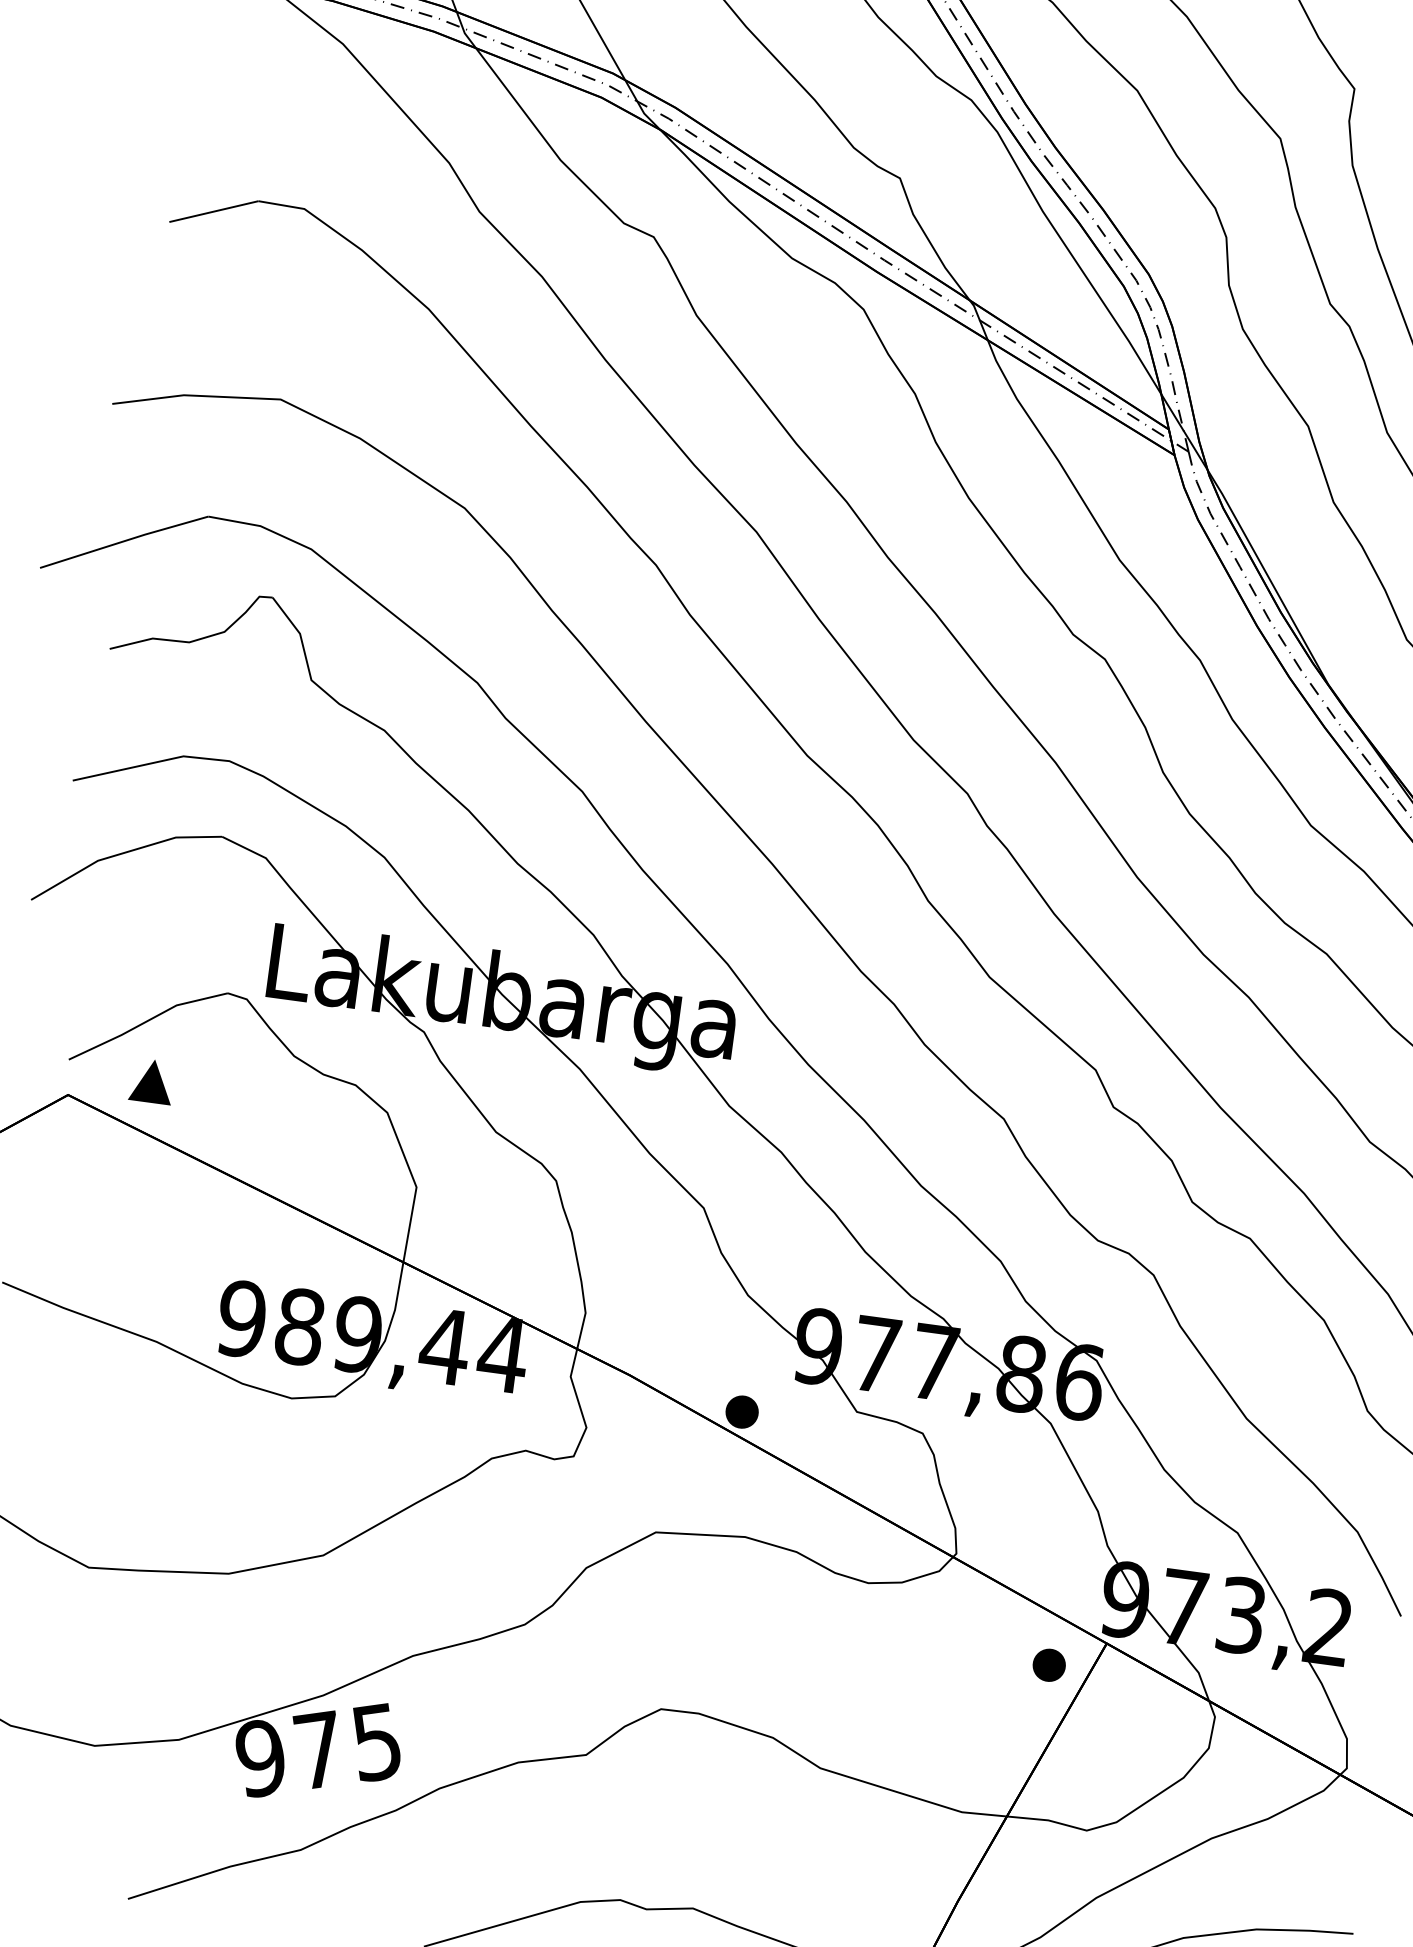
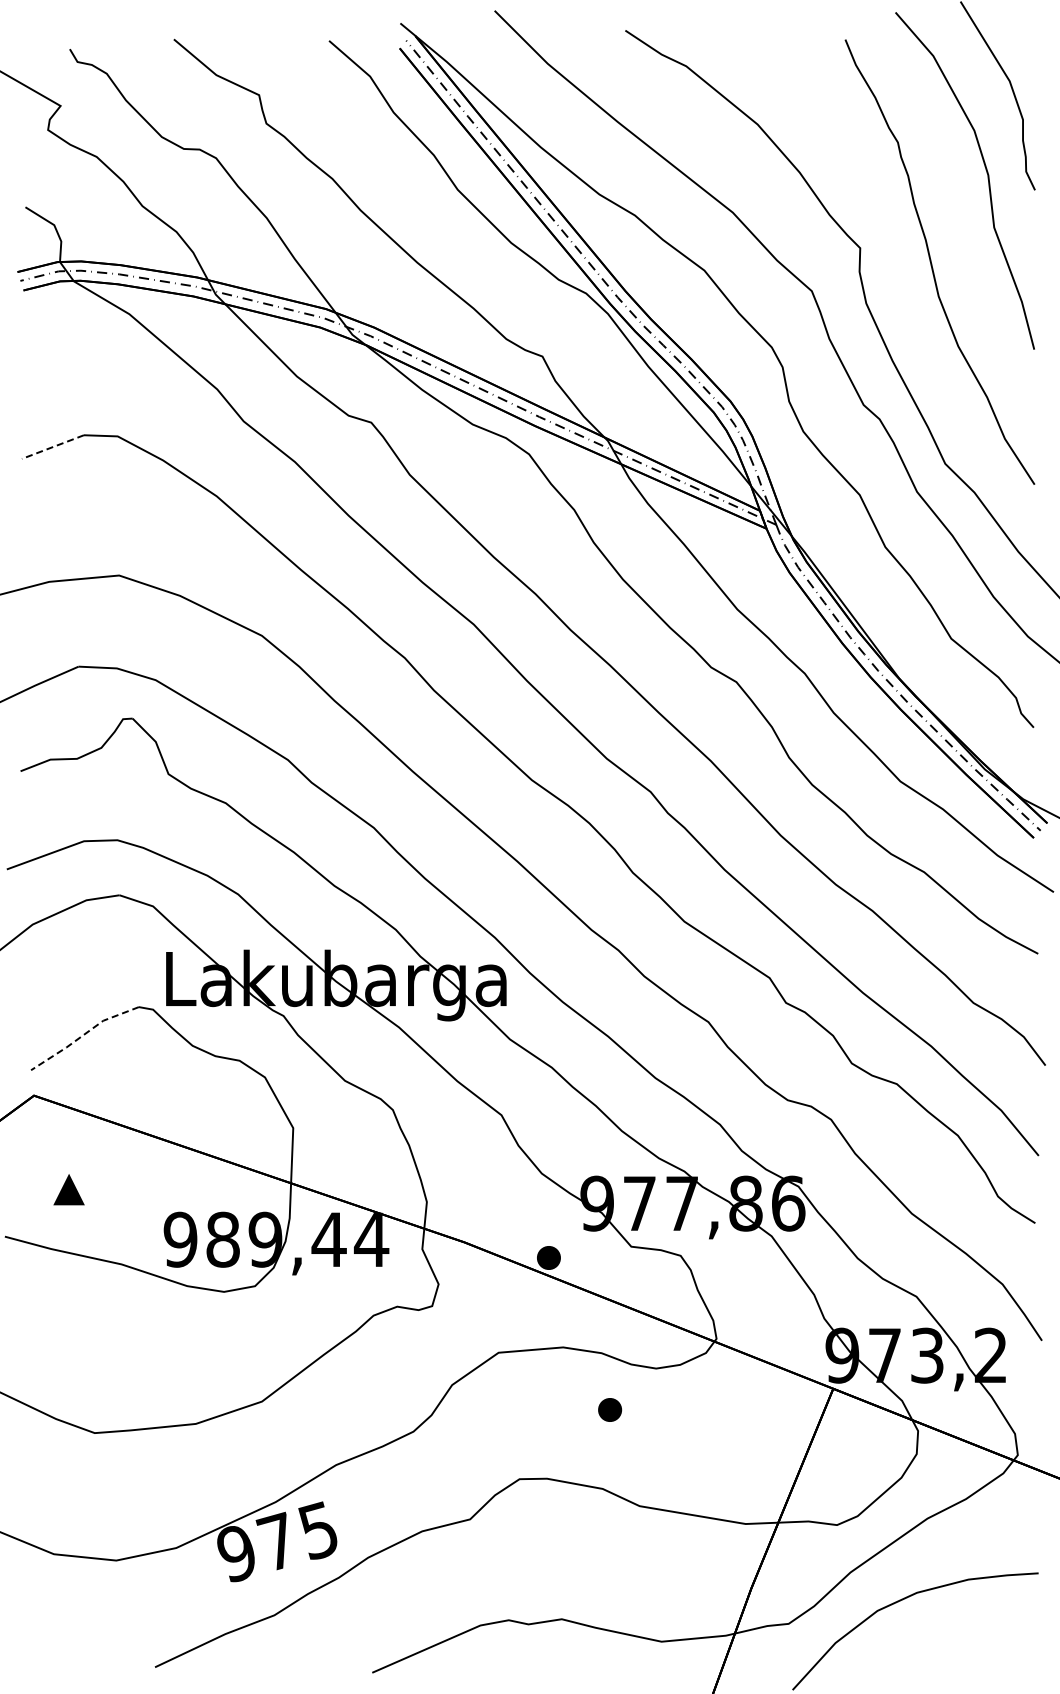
line: (213, 212) -> (52, 447), solid -> dashed
line: (146, 1021) -> (83, 1035), solid -> dashed
part: (151, 1080) -> (68, 1189), moved
part: (1049, 1664) -> (610, 1409), moved

